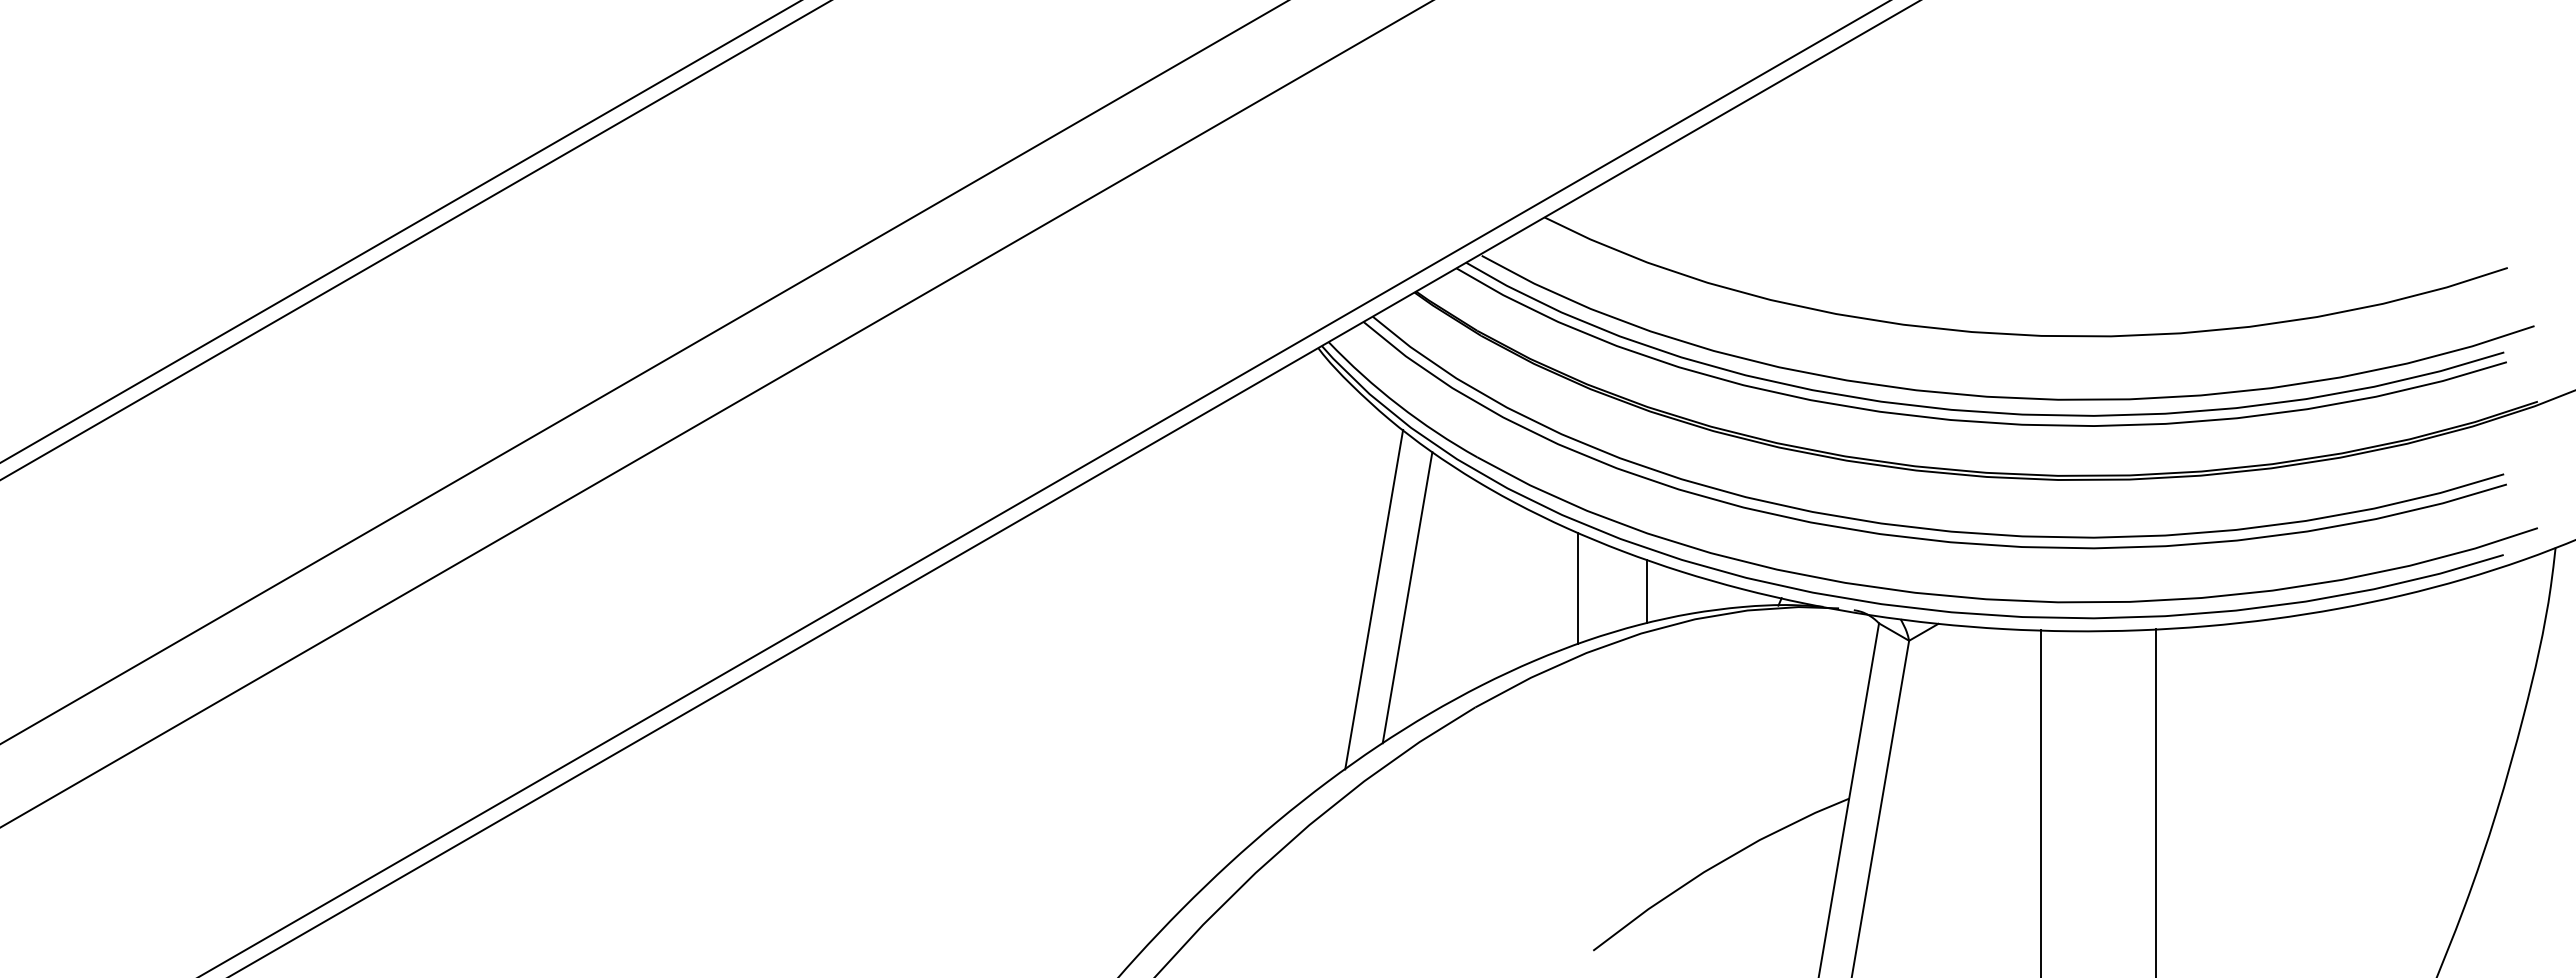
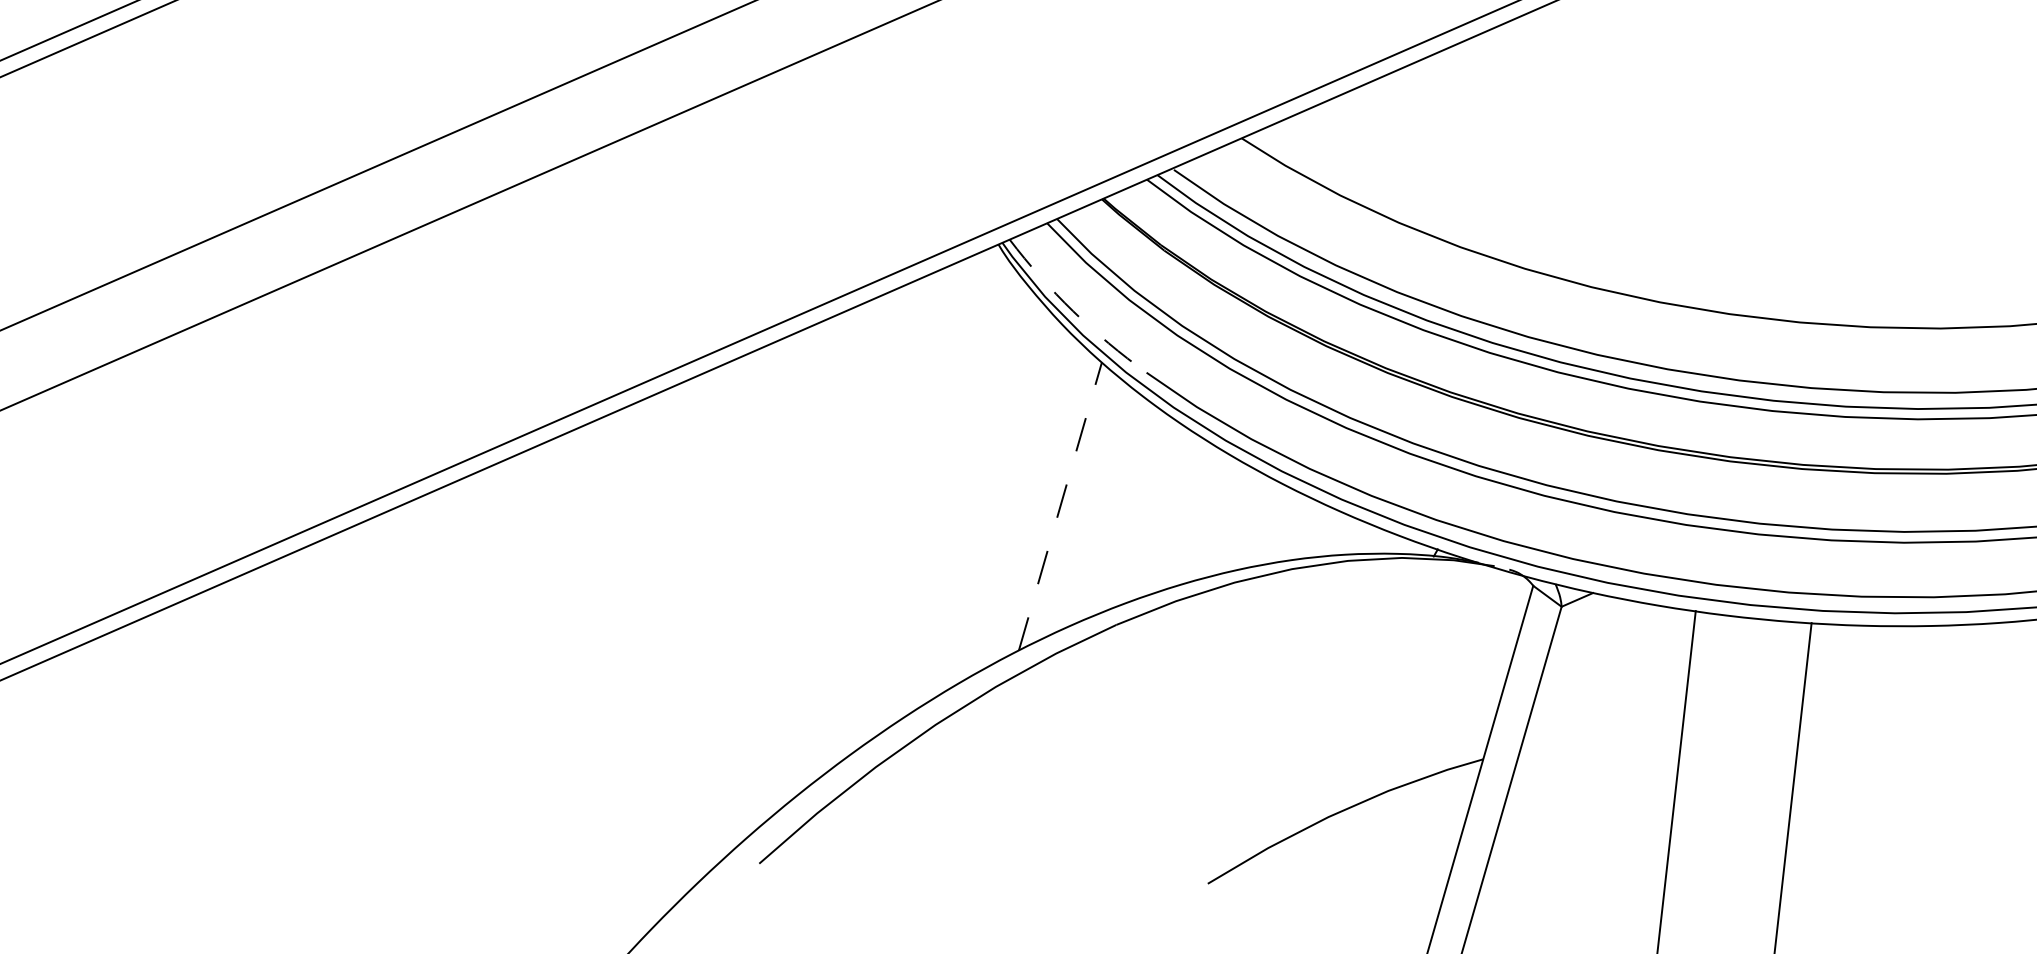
arc: (1398, 405) -> (1073, 311), solid -> dashed
line: (1577, 588) -> (1232, 516), removed
line: (1647, 591) -> (1303, 527), removed
line: (1407, 597) -> (1060, 506), solid -> dashed
line: (1374, 599) -> (1026, 504), removed

